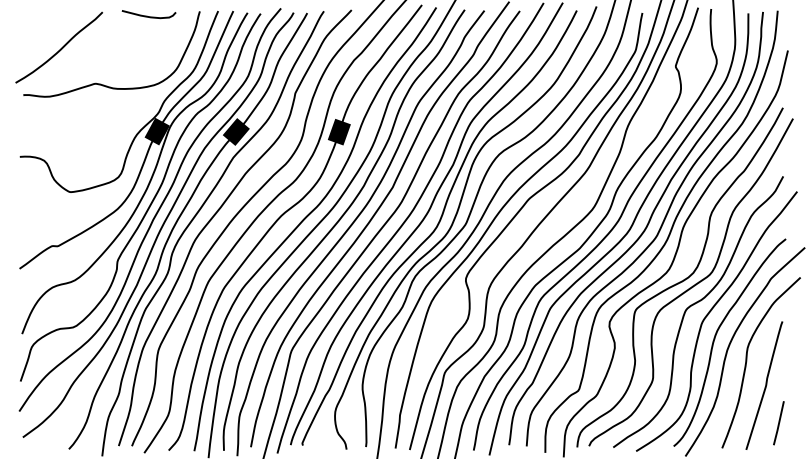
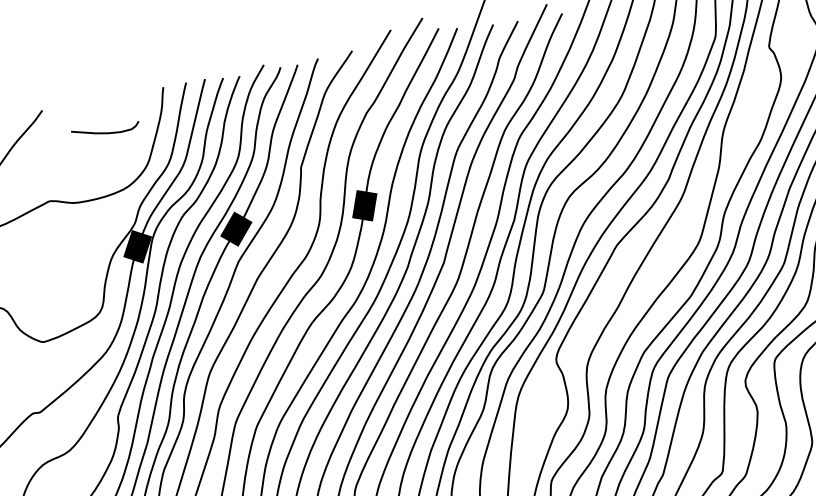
curve: (147, 15) -> (104, 131), moved

